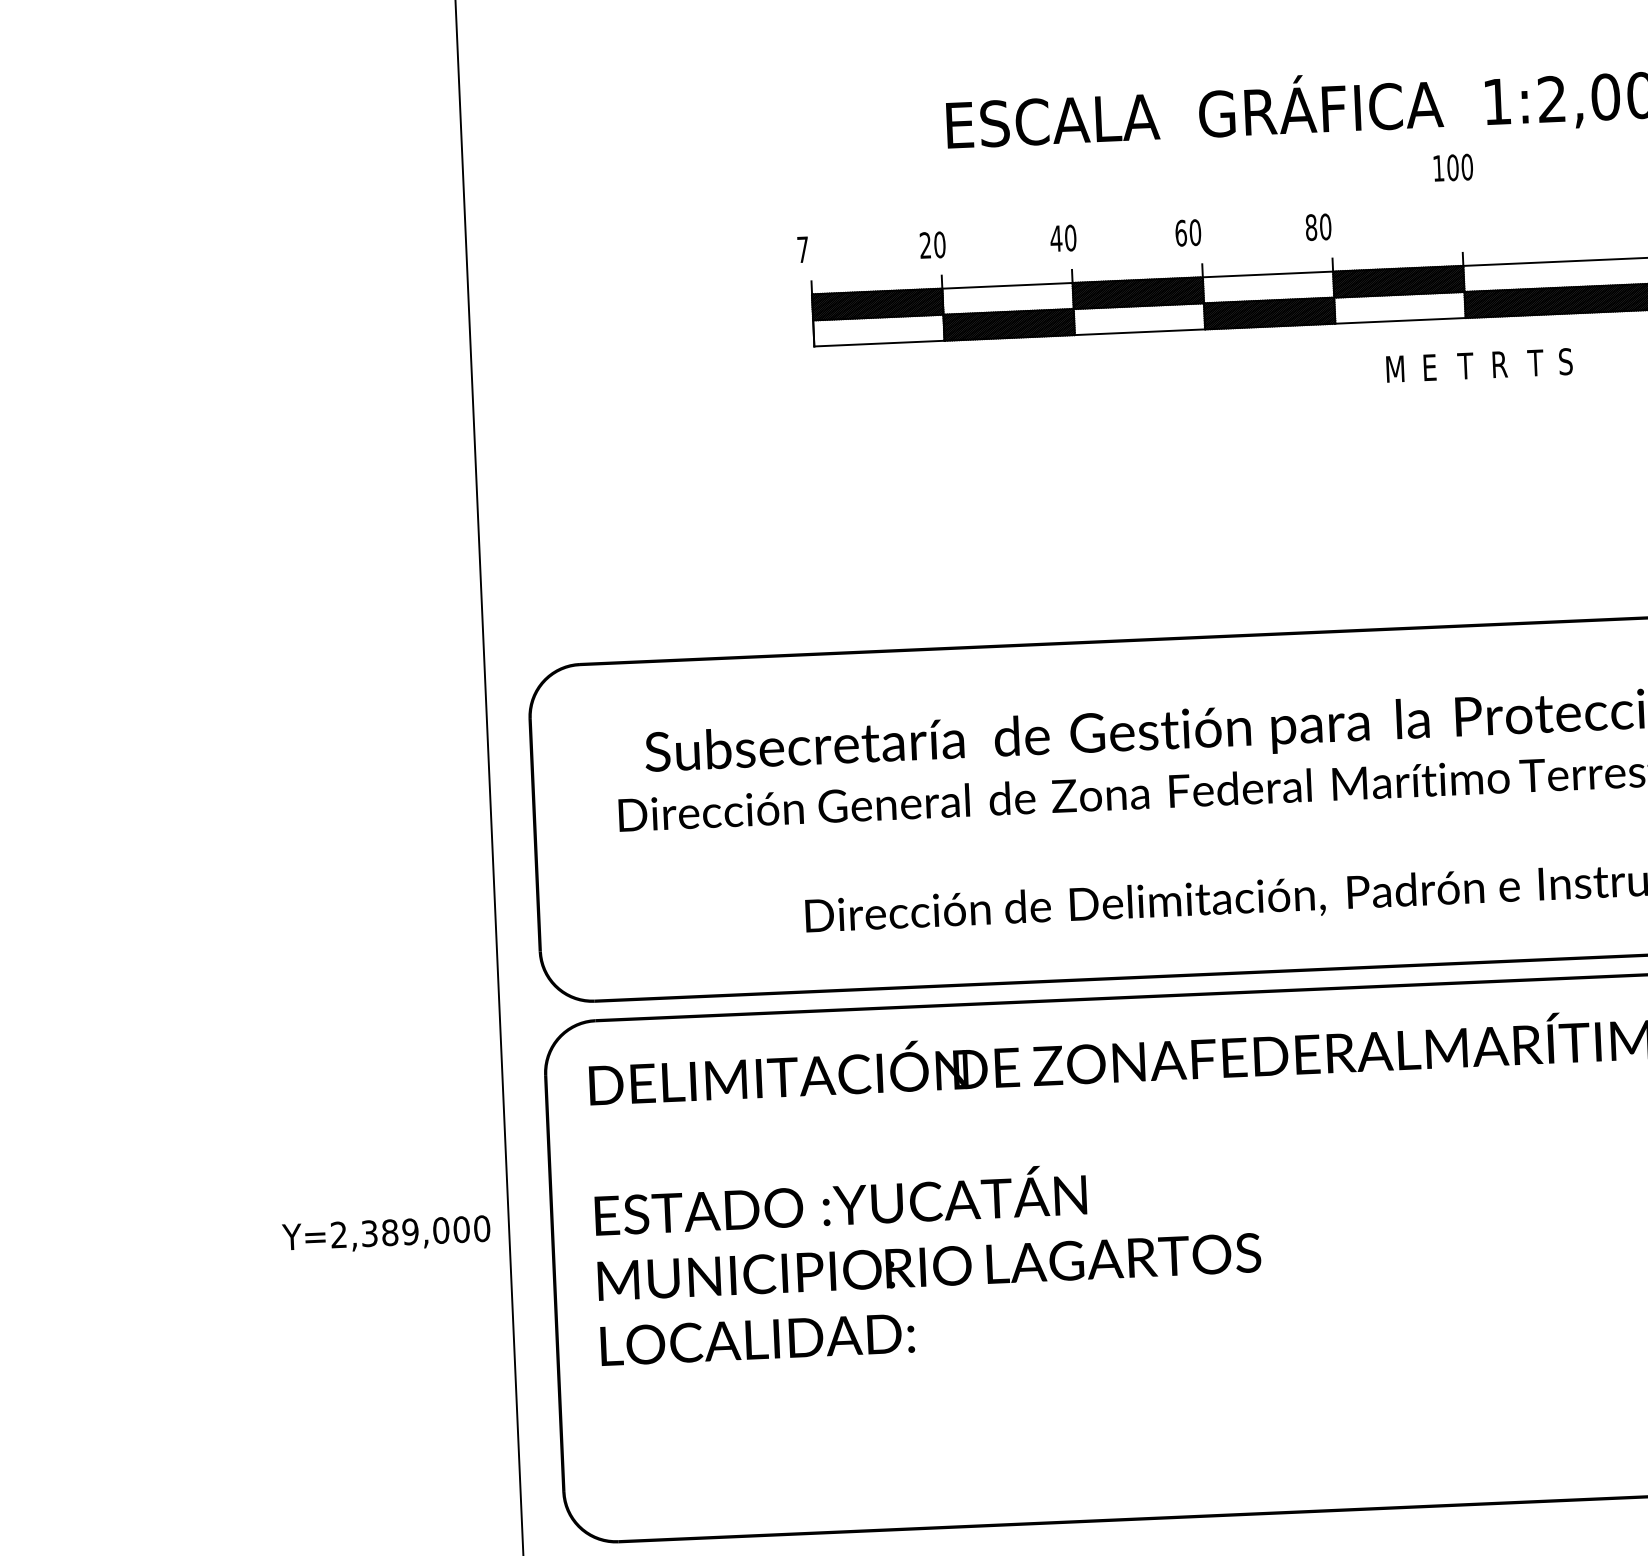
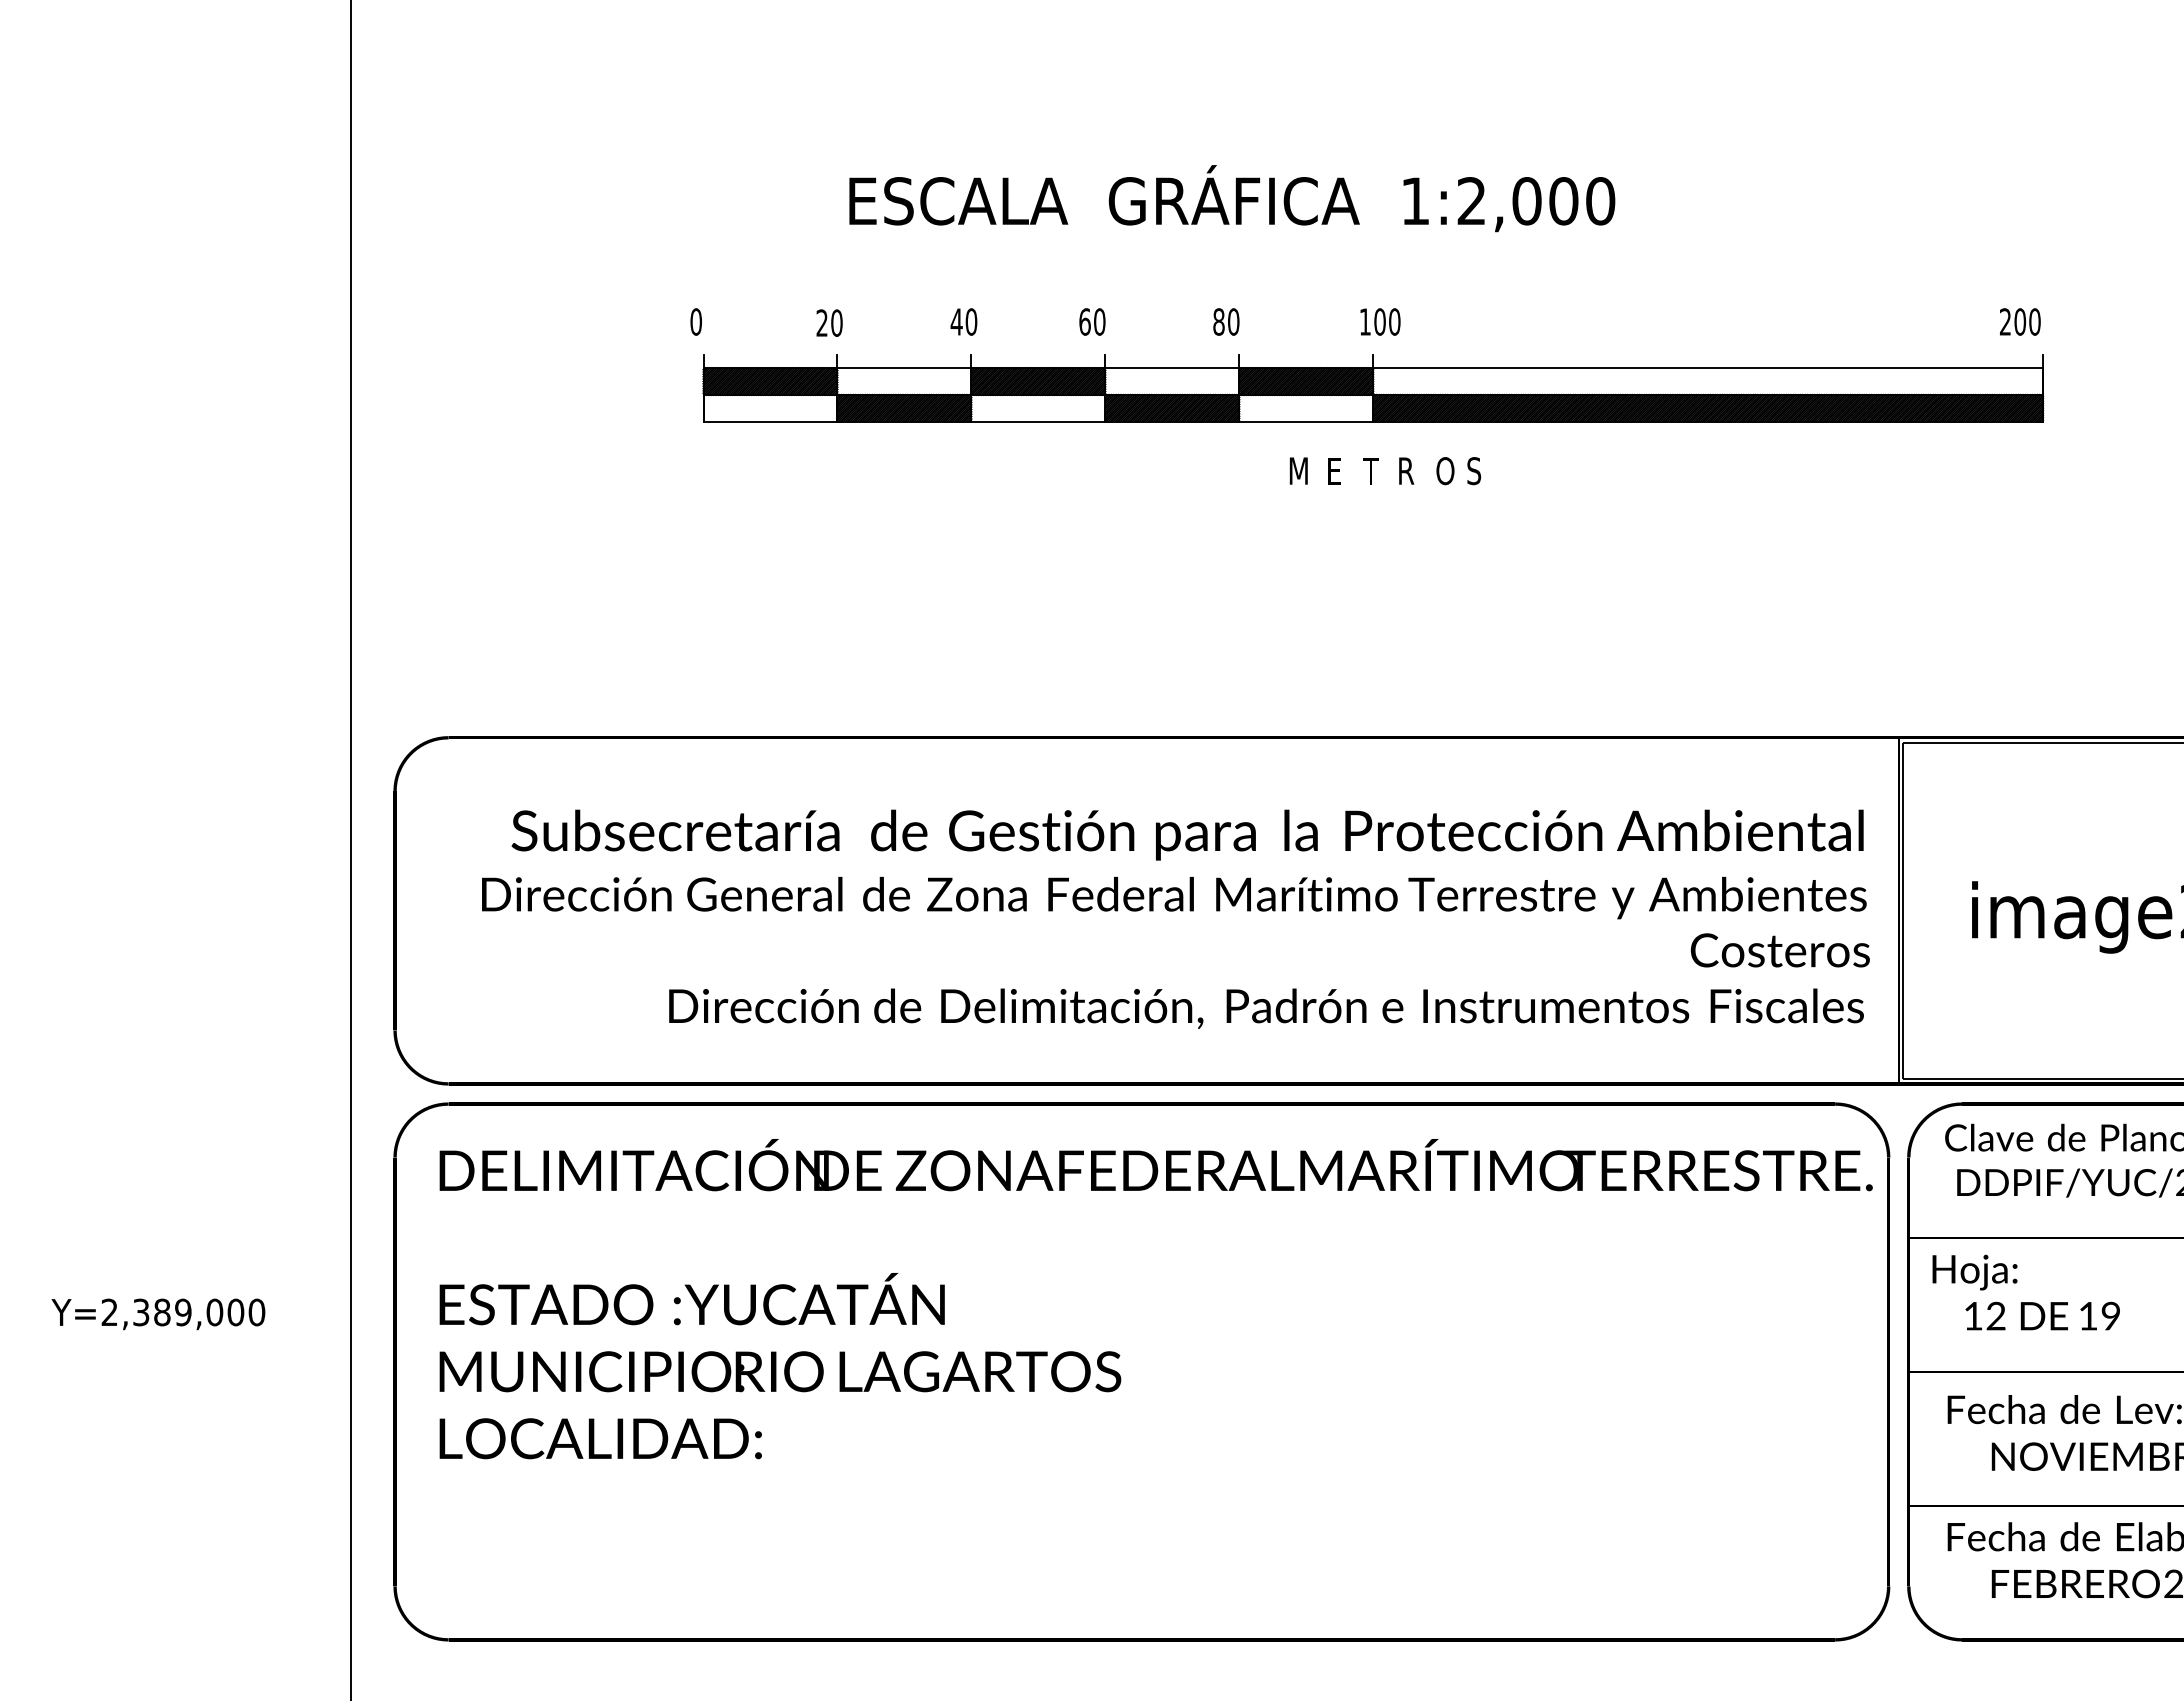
text: (1453, 167) -> (1380, 321), moved
text: (802, 249) -> (695, 321), 7 -> 0
text: (1536, 363) -> (1444, 471), T -> O
text: (386, 1234) -> (158, 1314), moved

